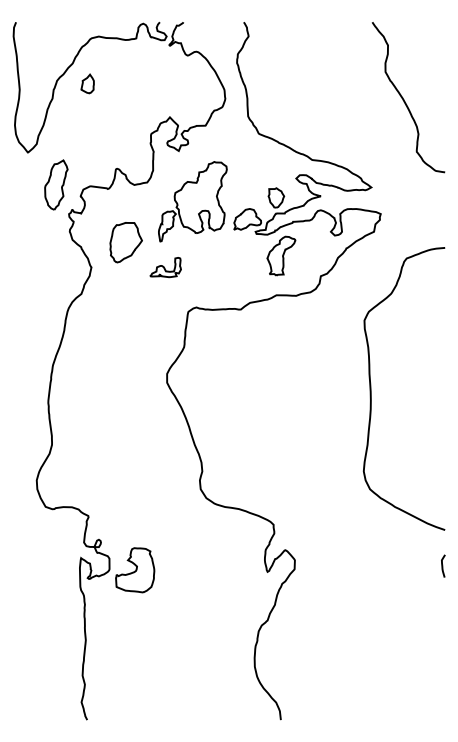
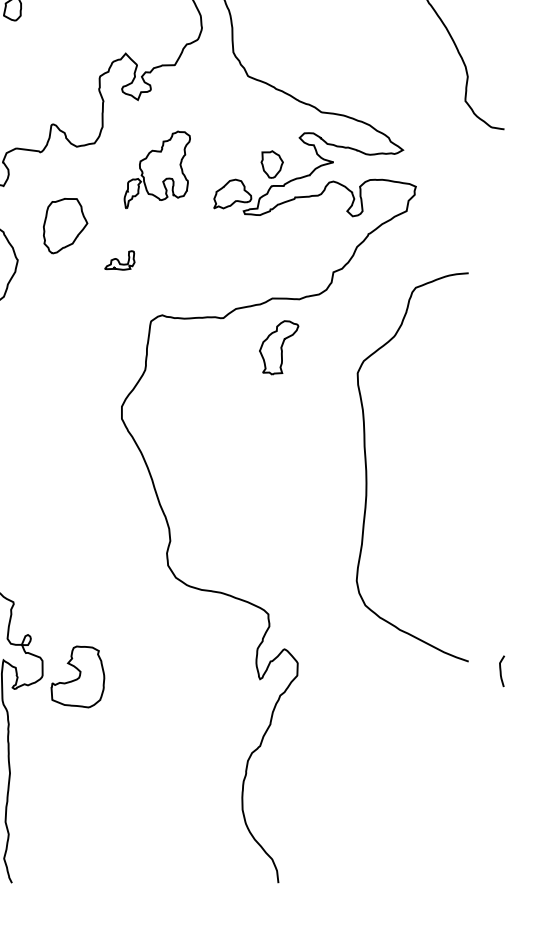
part: (192, 201) -> (156, 169), size x0.7
part: (281, 255) -> (279, 346), moved
part: (165, 267) -> (119, 260), size x0.7
curve: (371, 388) -> (367, 466), moved

